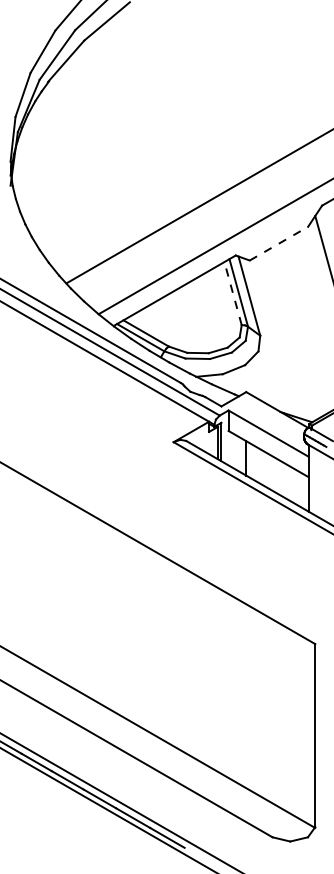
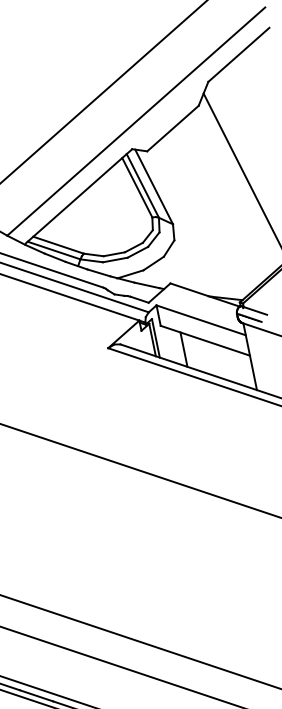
line: (278, 243) -> (172, 128), dashed -> solid
line: (233, 293) -> (137, 187), dashed -> solid

